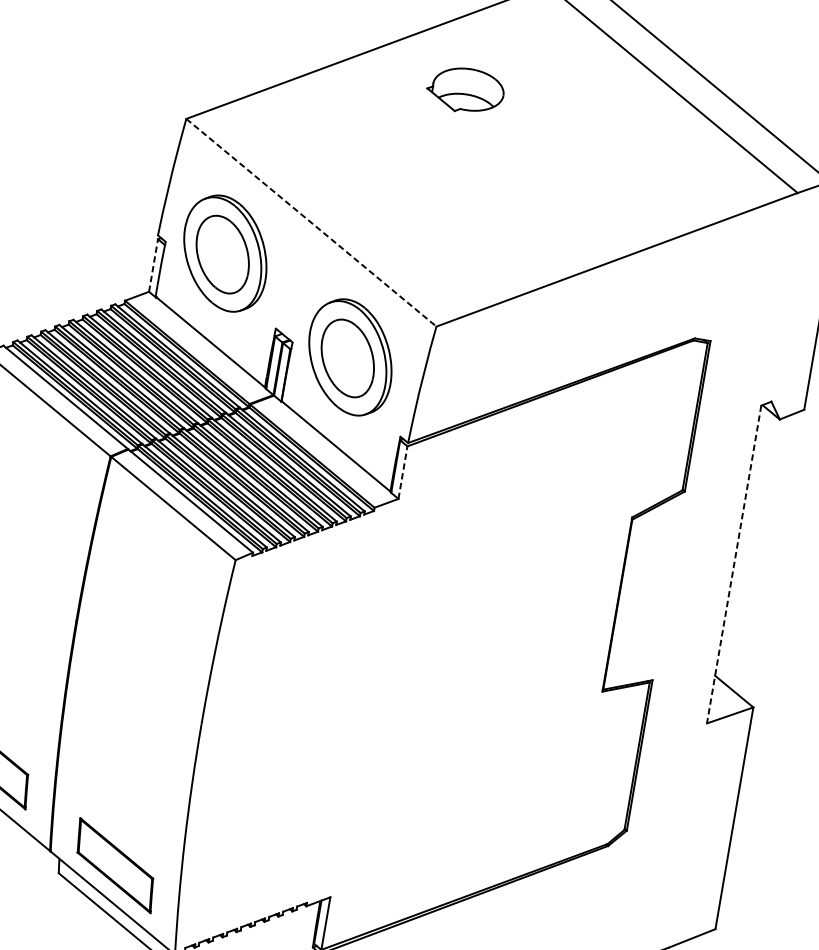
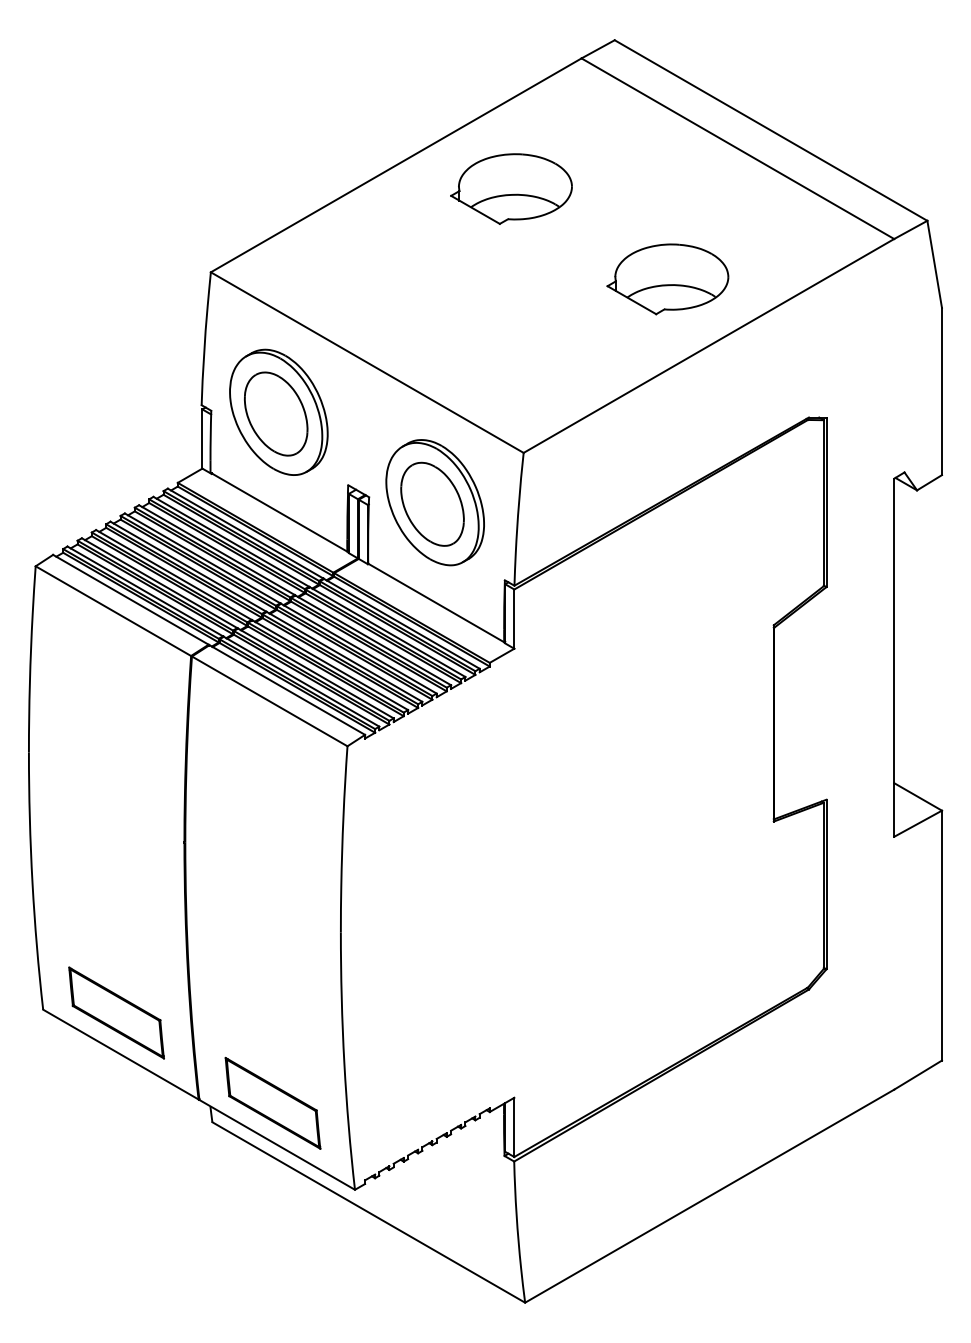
part: (465, 90) -> (511, 188), size x1.43
part: (590, 194) -> (667, 279), added
line: (311, 222) -> (367, 362), dashed -> solid
line: (153, 265) -> (202, 439), dashed -> solid
line: (403, 473) -> (514, 619), dashed -> solid
line: (734, 565) -> (894, 658), dashed -> solid

